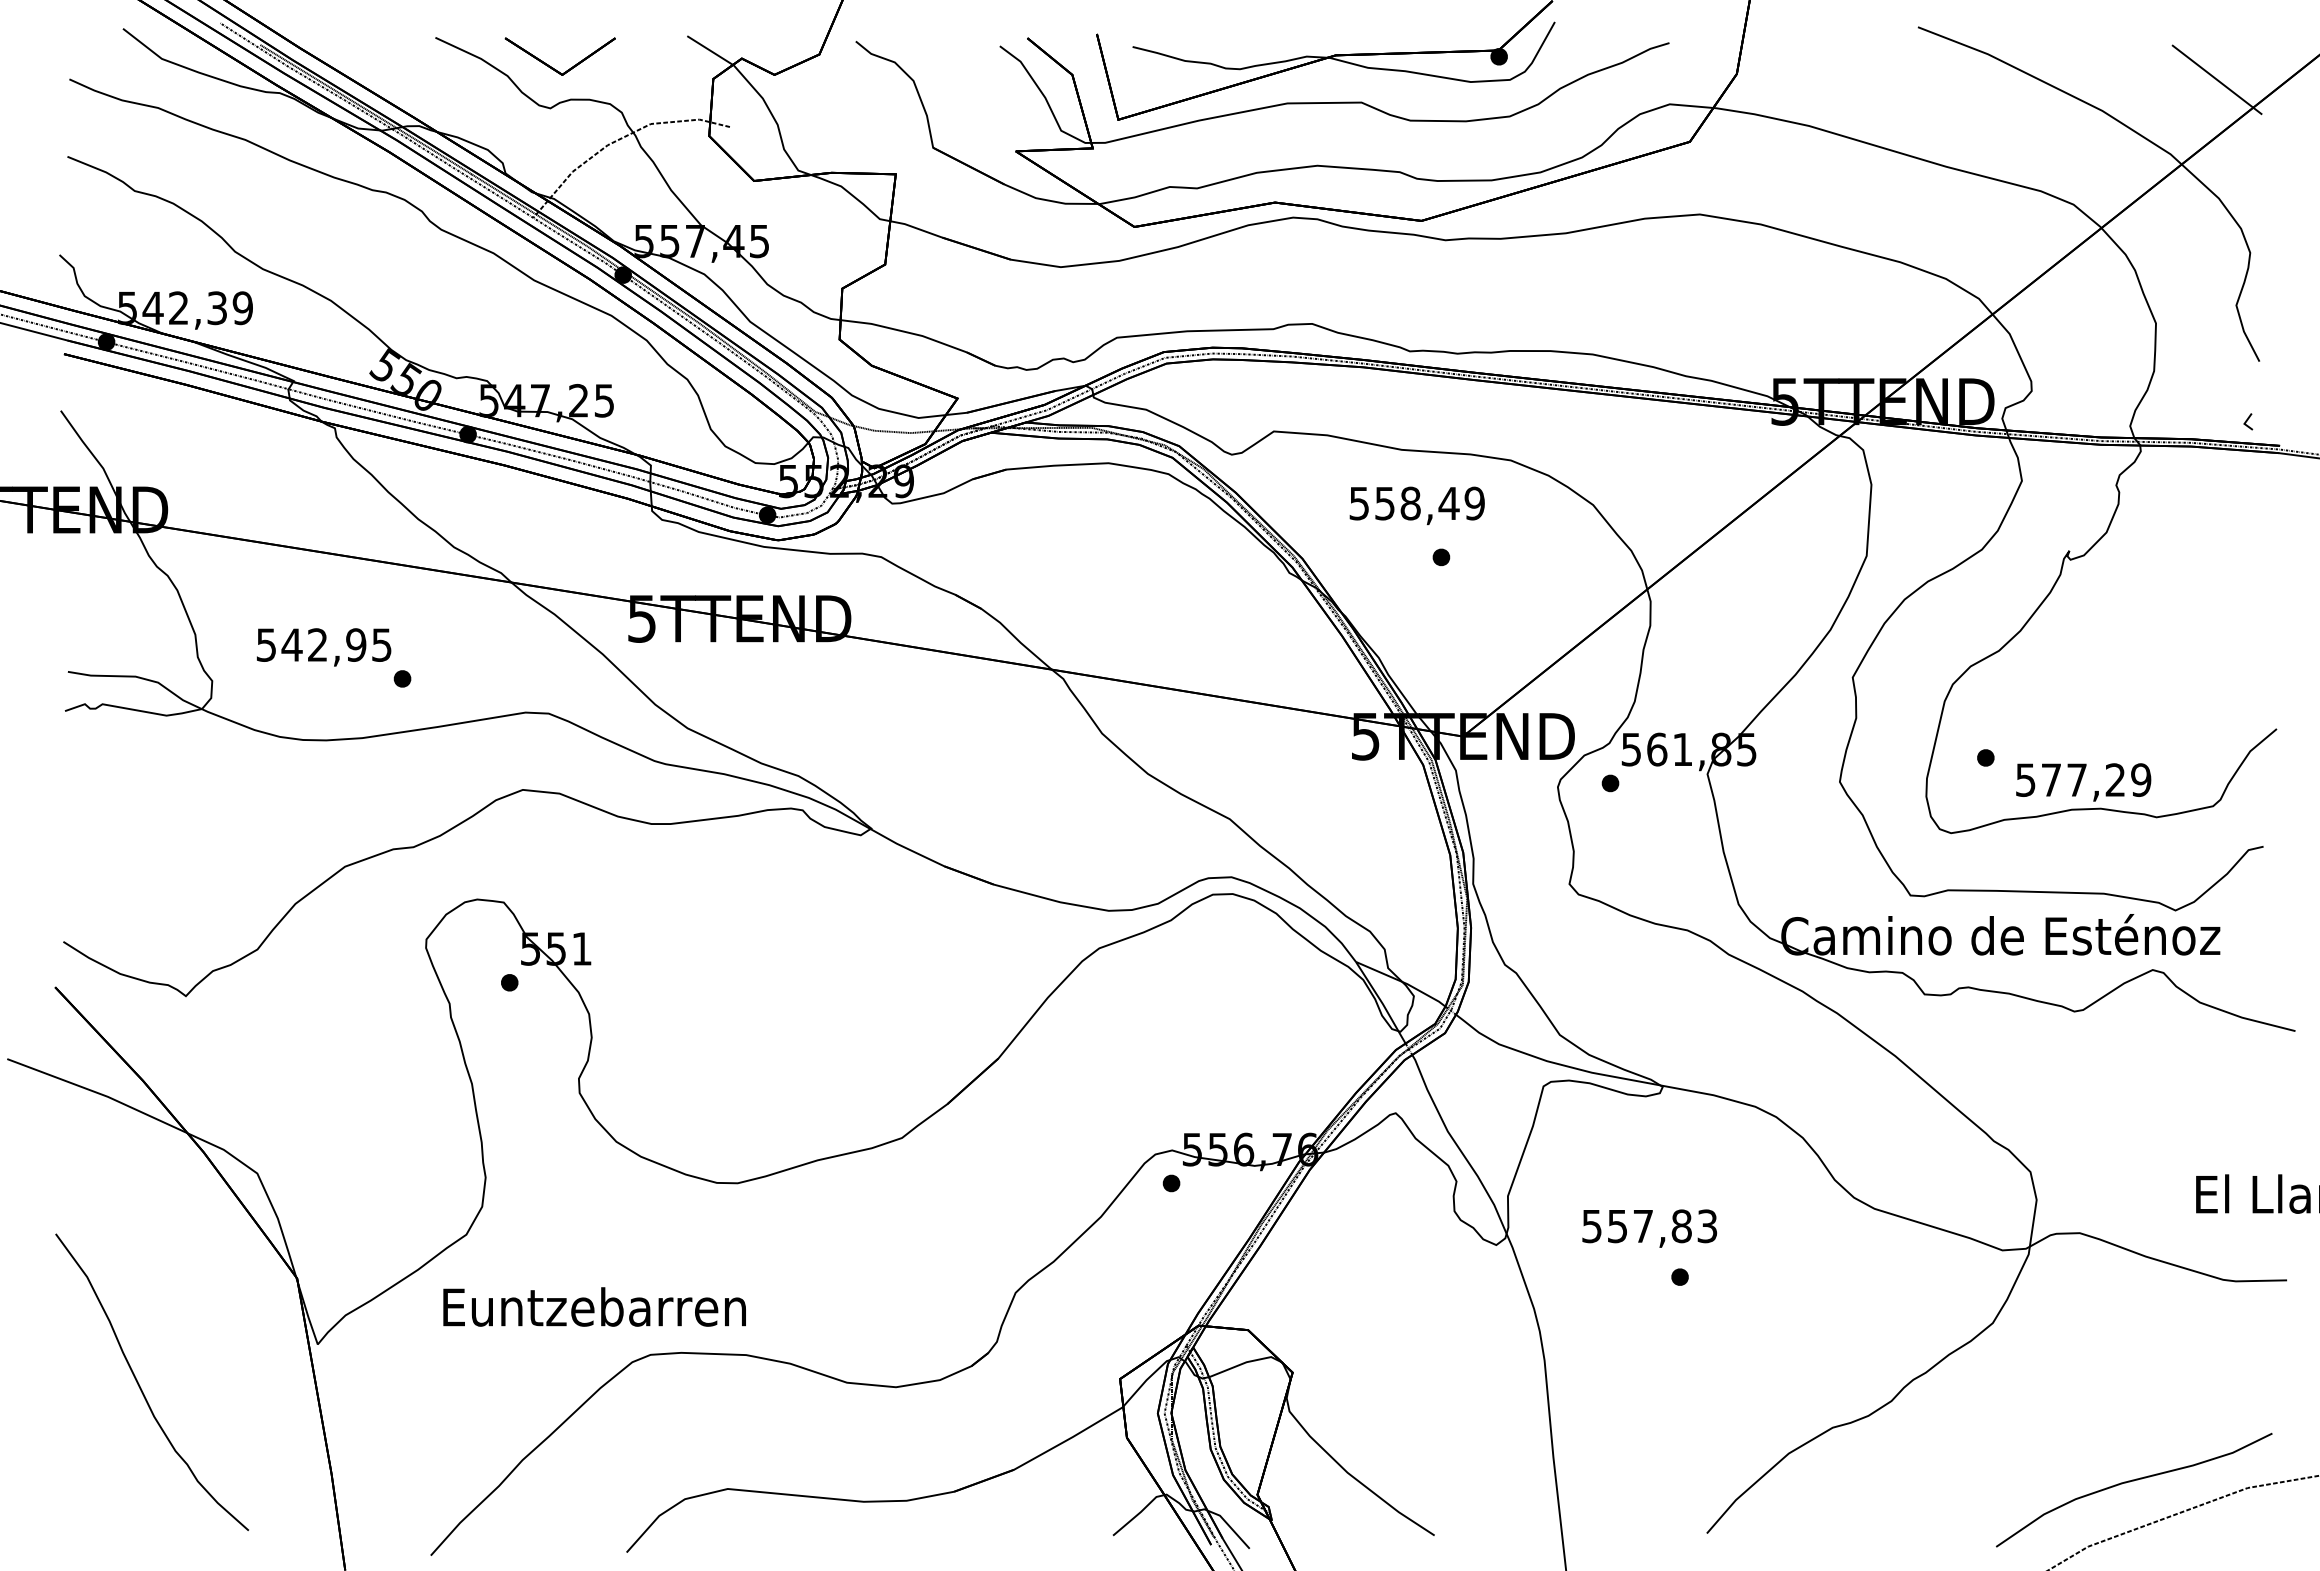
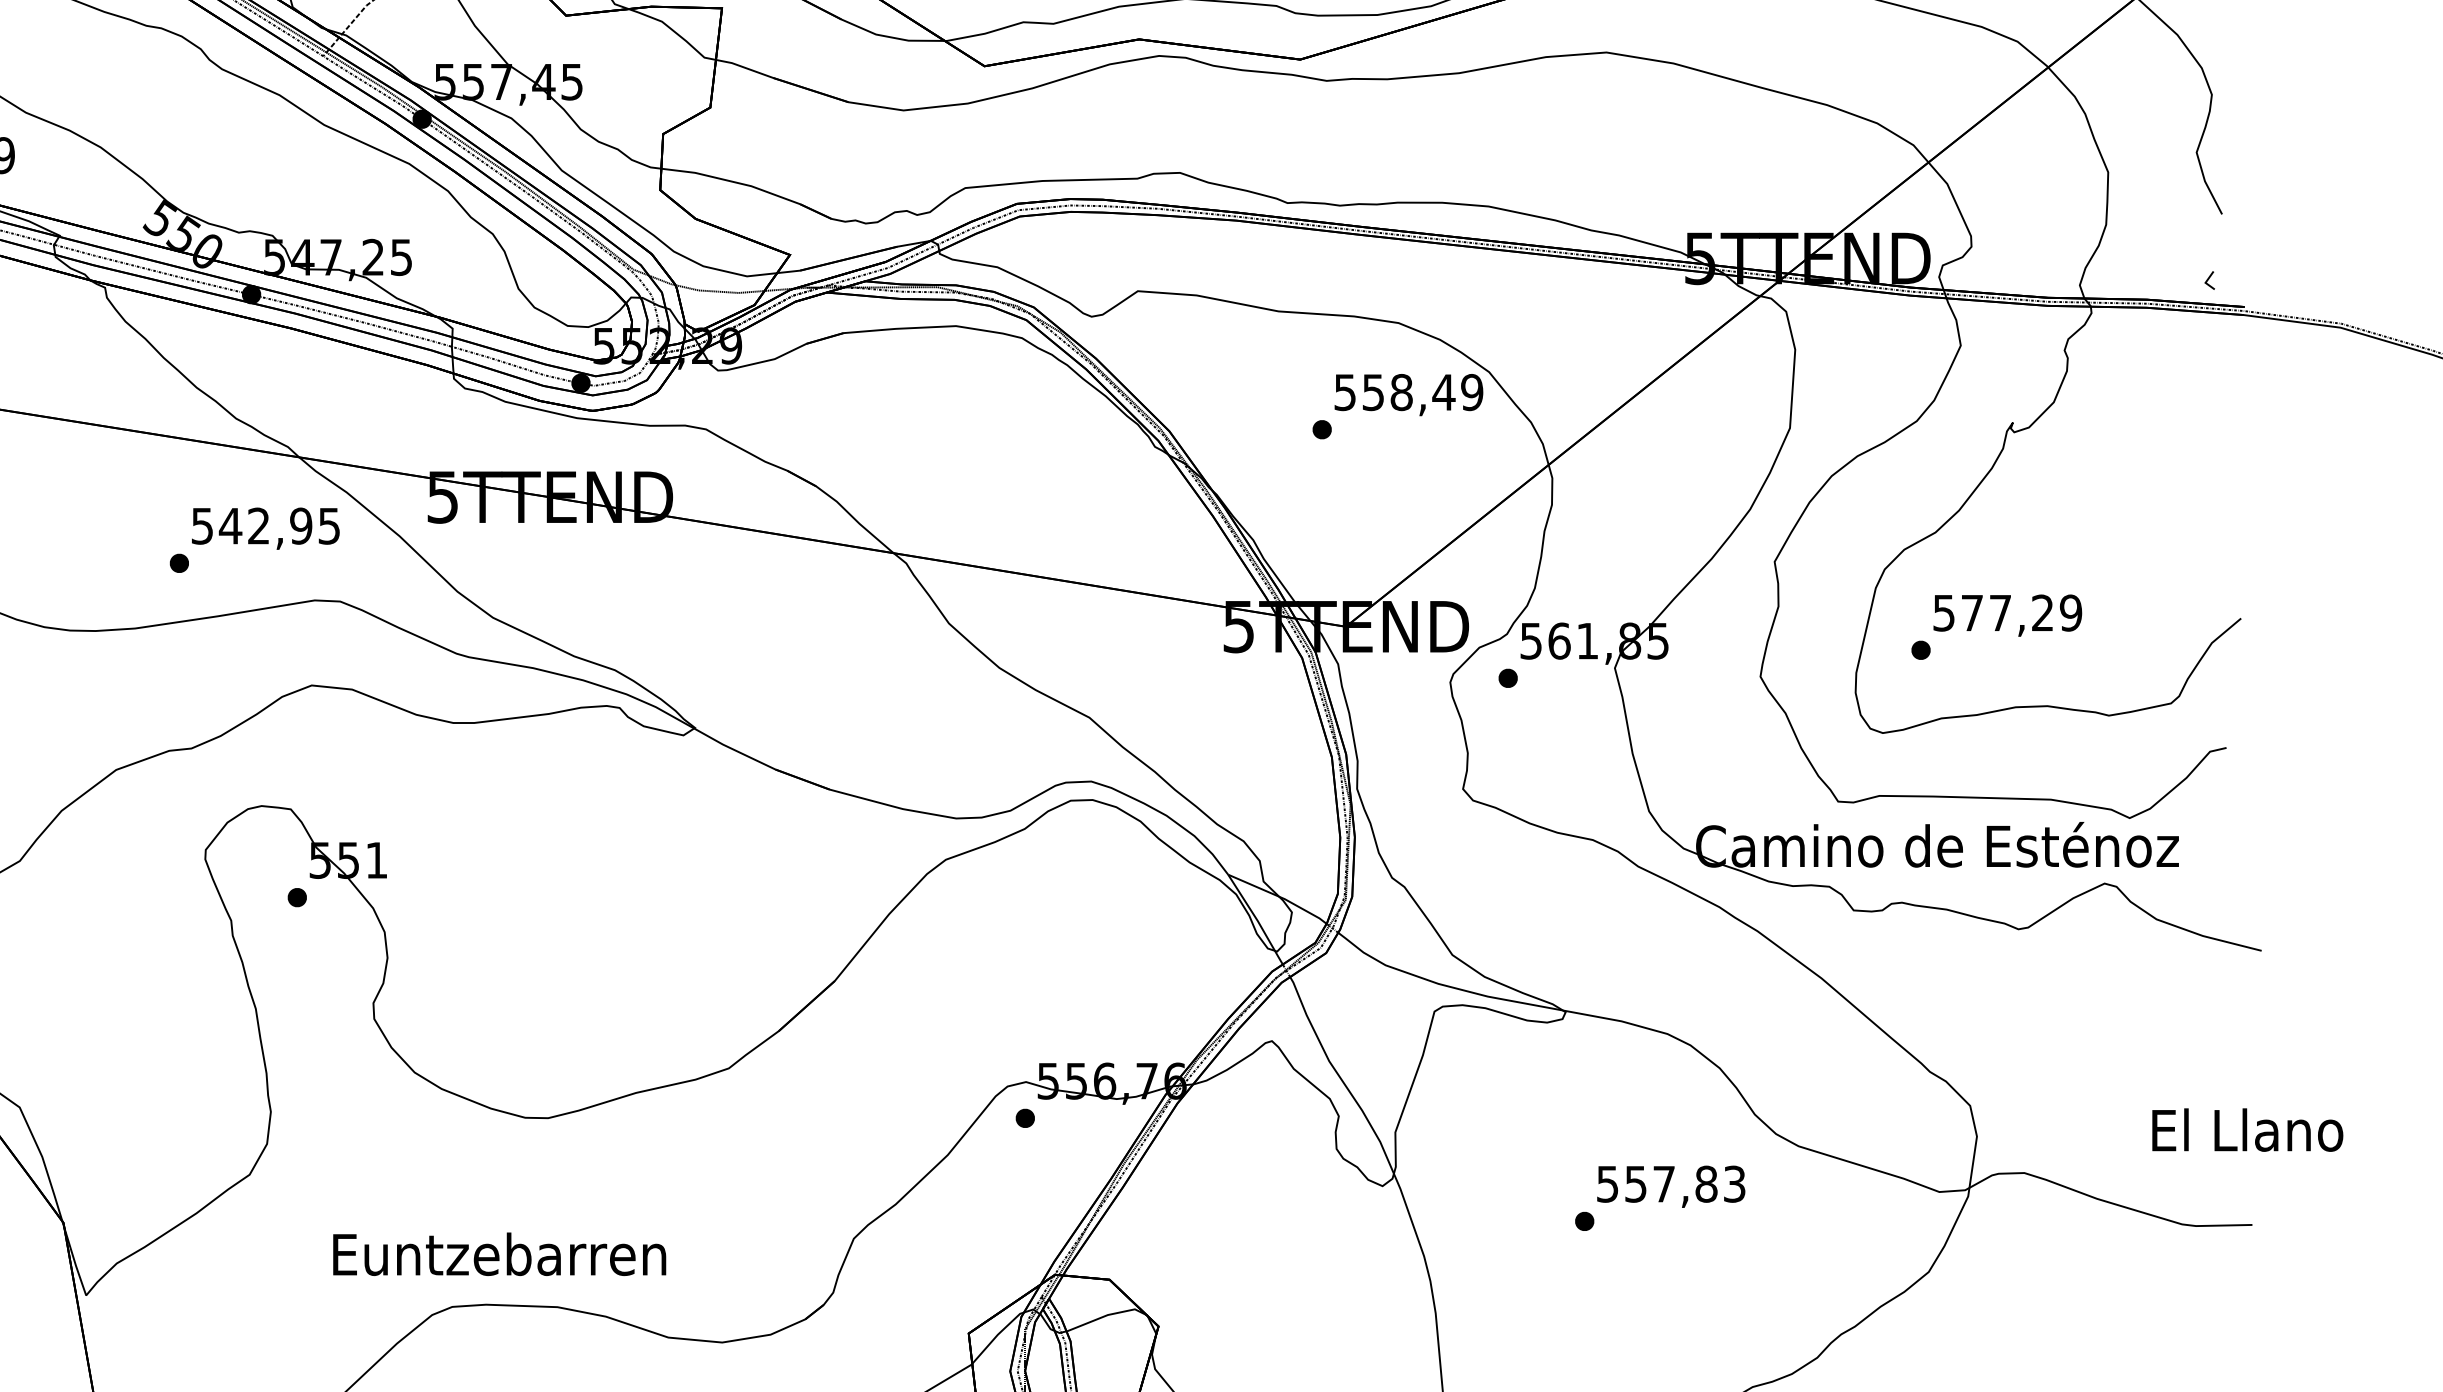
text: (1416, 505) -> (1408, 394), moved
text: (324, 647) -> (266, 528), moved
text: (2083, 782) -> (2007, 615), moved
text: (1649, 1228) -> (1670, 1186), moved
text: (594, 1306) -> (499, 1253), moved

